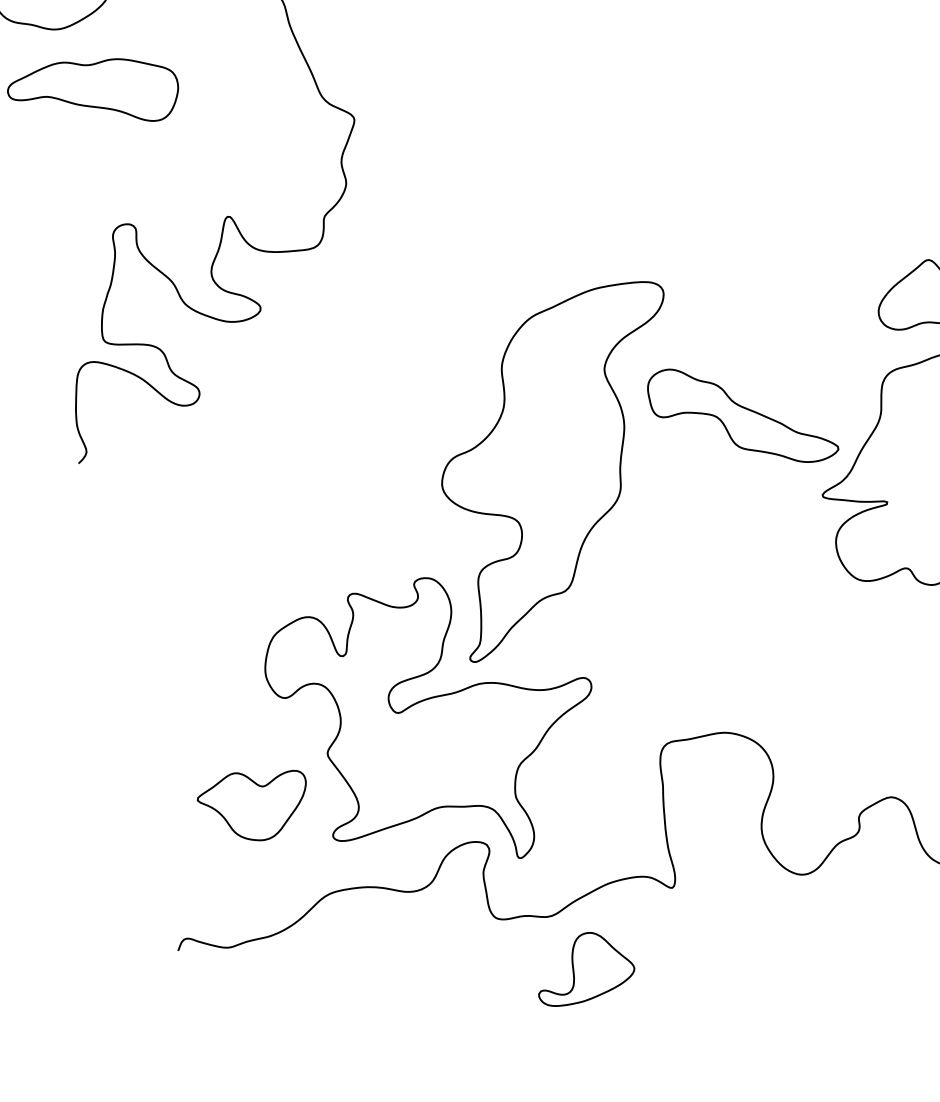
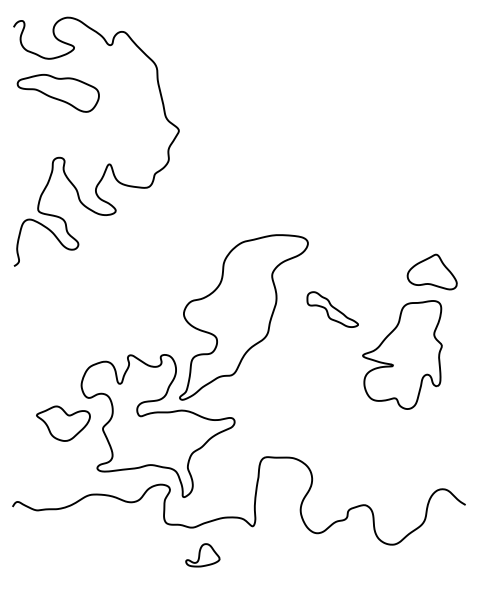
part: (741, 415) -> (332, 309), size x0.6
part: (254, 805) -> (63, 423), moved
part: (583, 968) -> (202, 555), size x0.7

